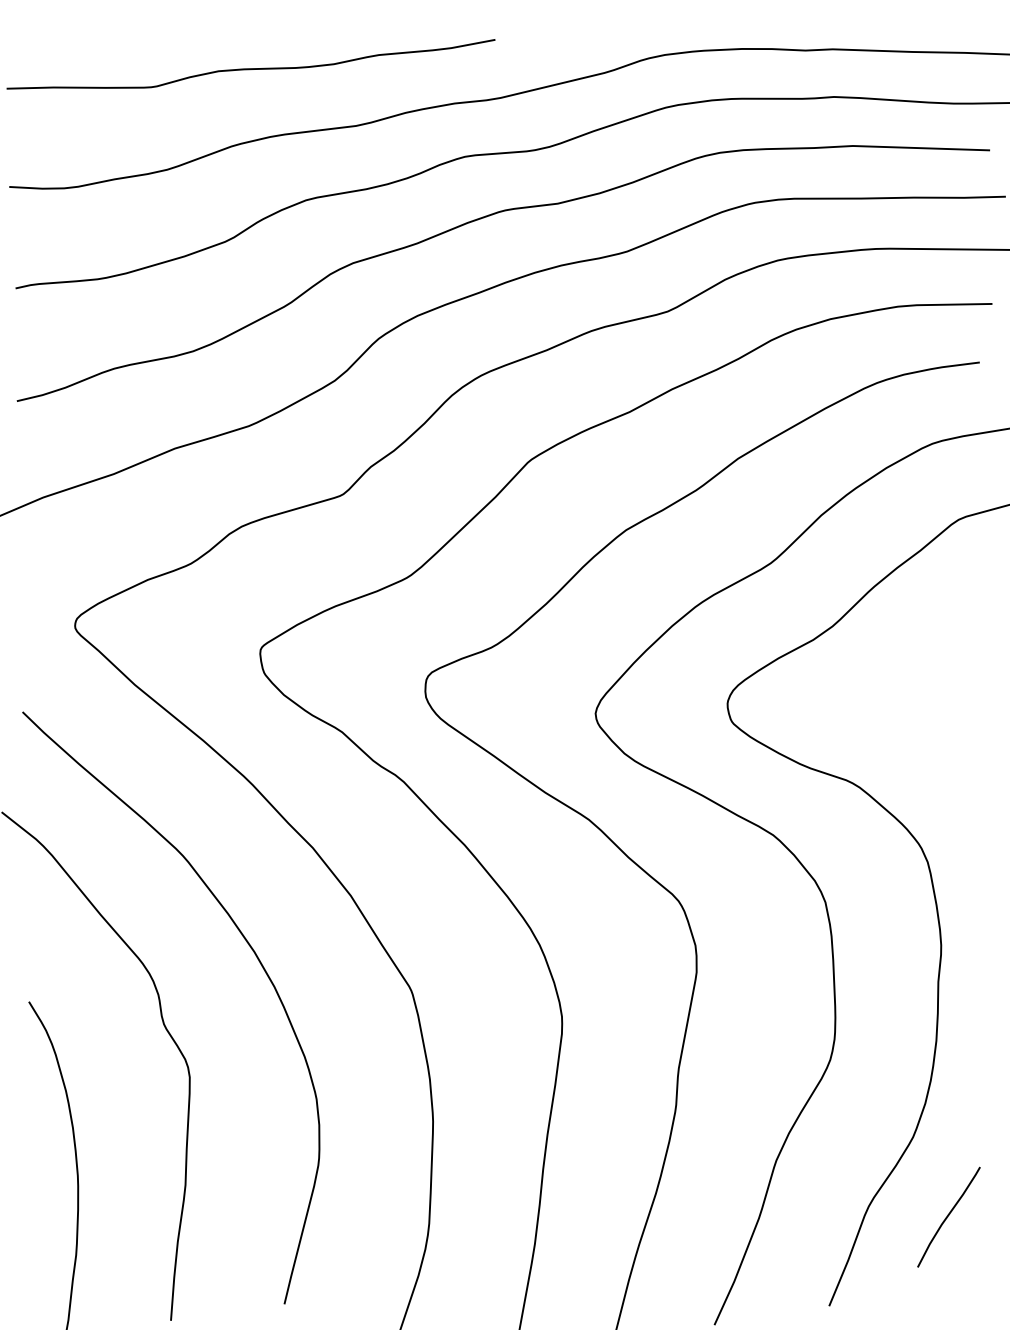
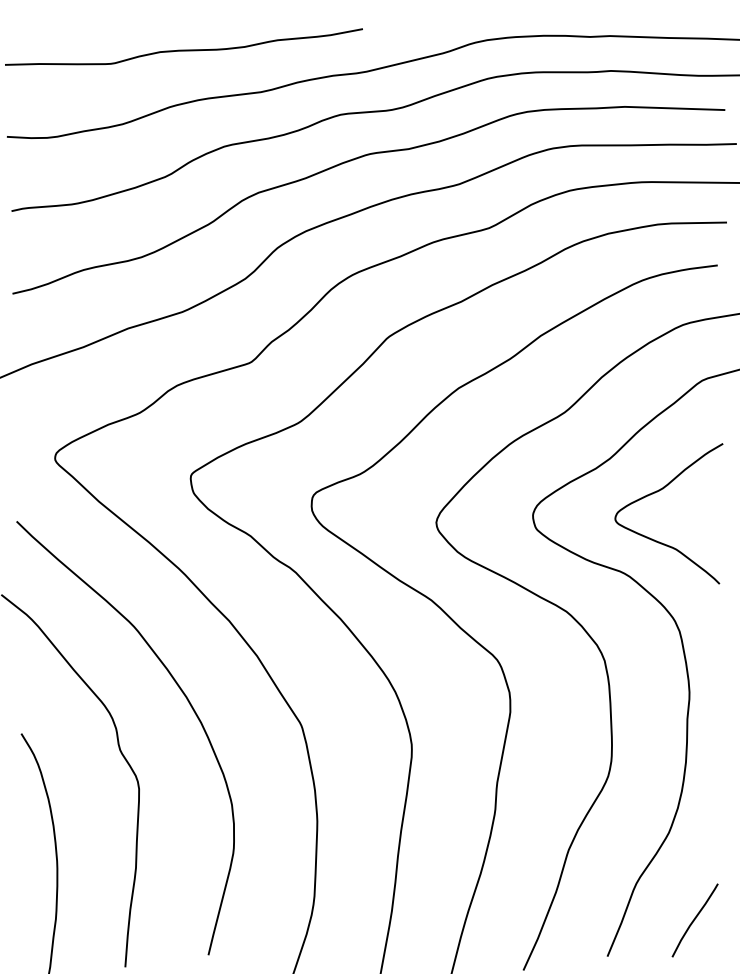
curve: (897, 672) -> (657, 492), added
curve: (948, 1217) -> (694, 920), moved

